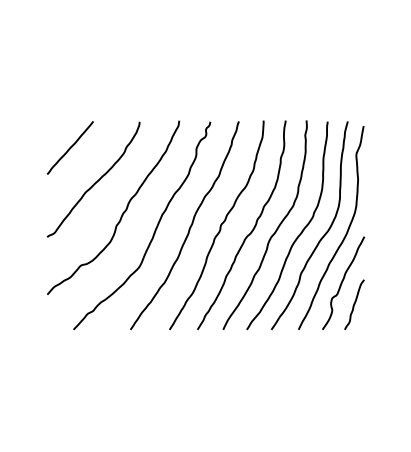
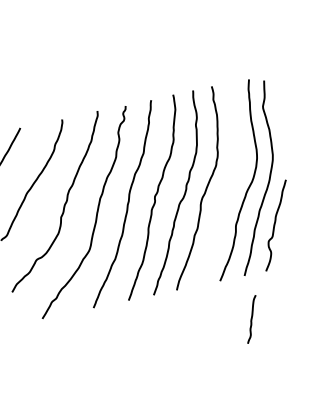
curve: (299, 233) -> (226, 189), removed
curve: (354, 304) -> (251, 319), moved

